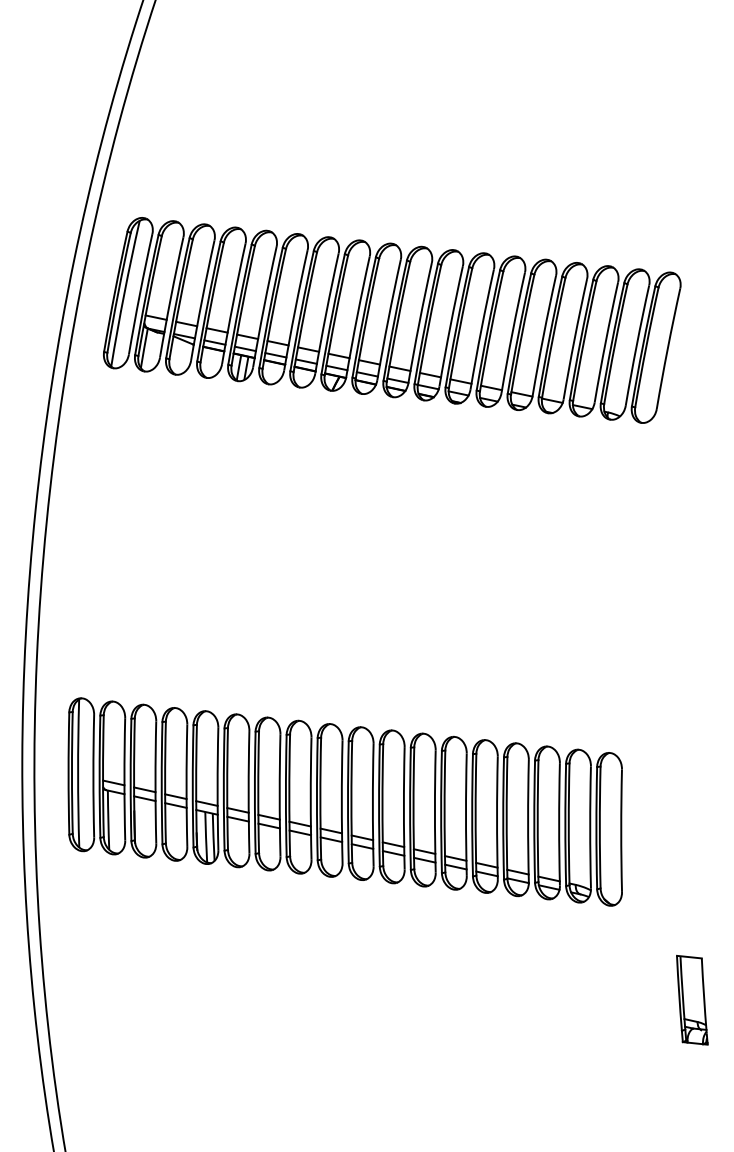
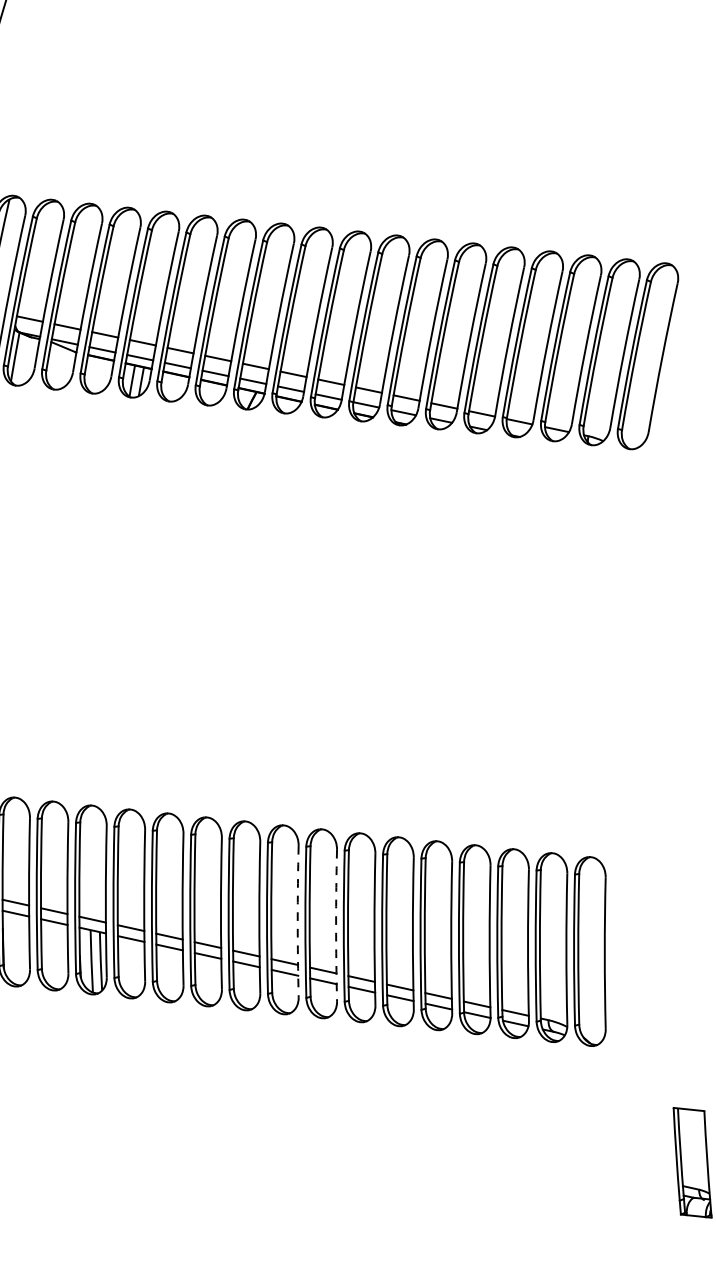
arc: (372, 805) -> (297, 922), solid -> dashed
arc: (403, 808) -> (335, 925), solid -> dashed

